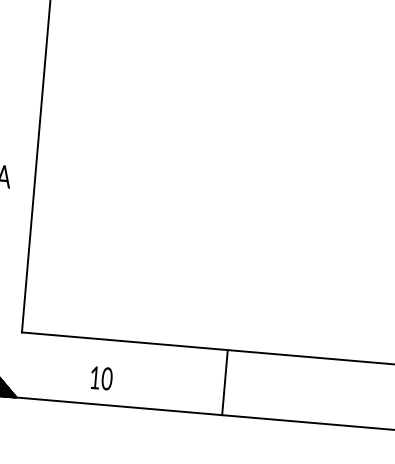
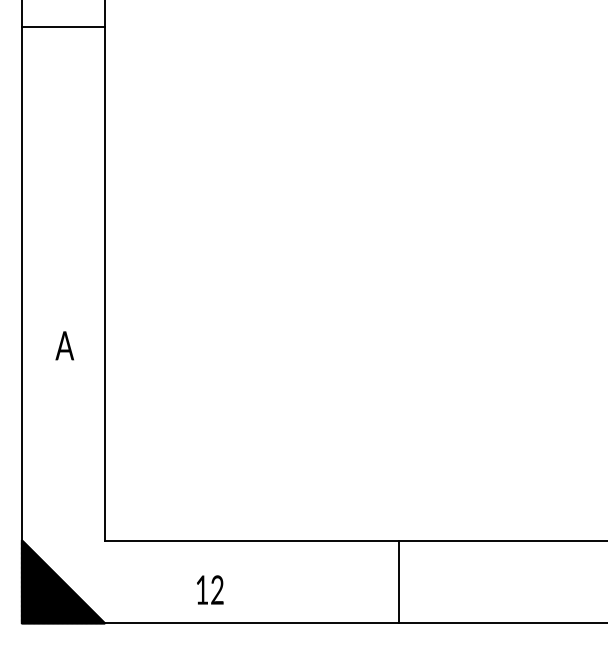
text: (107, 378) -> (217, 589), 10 -> 12
line: (224, 382) -> (398, 581), moved

